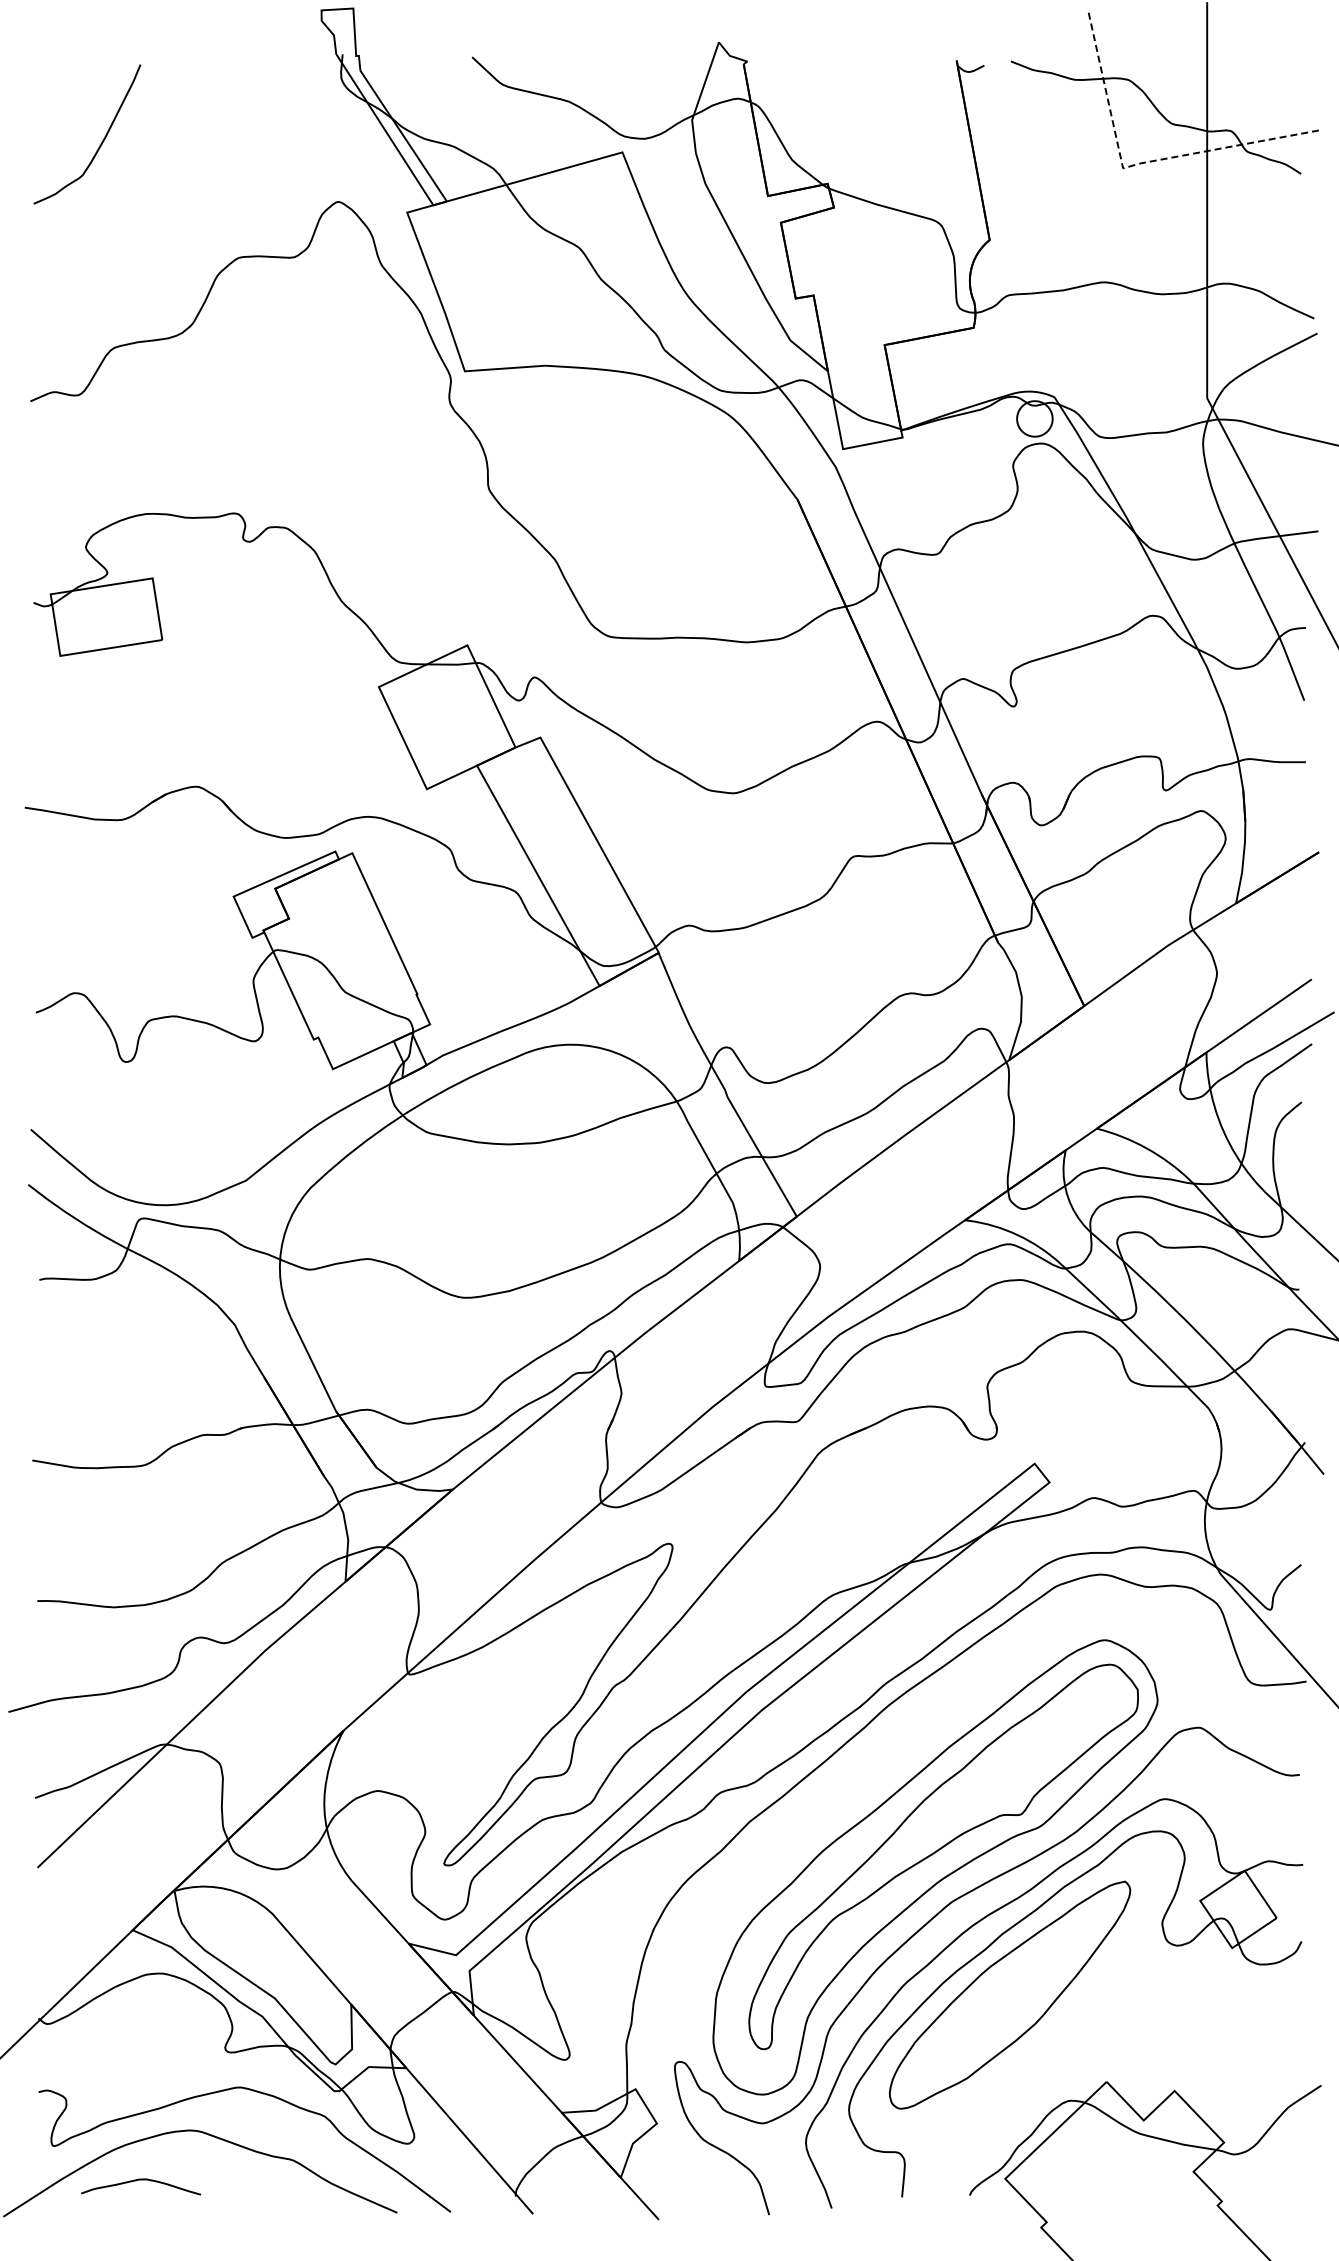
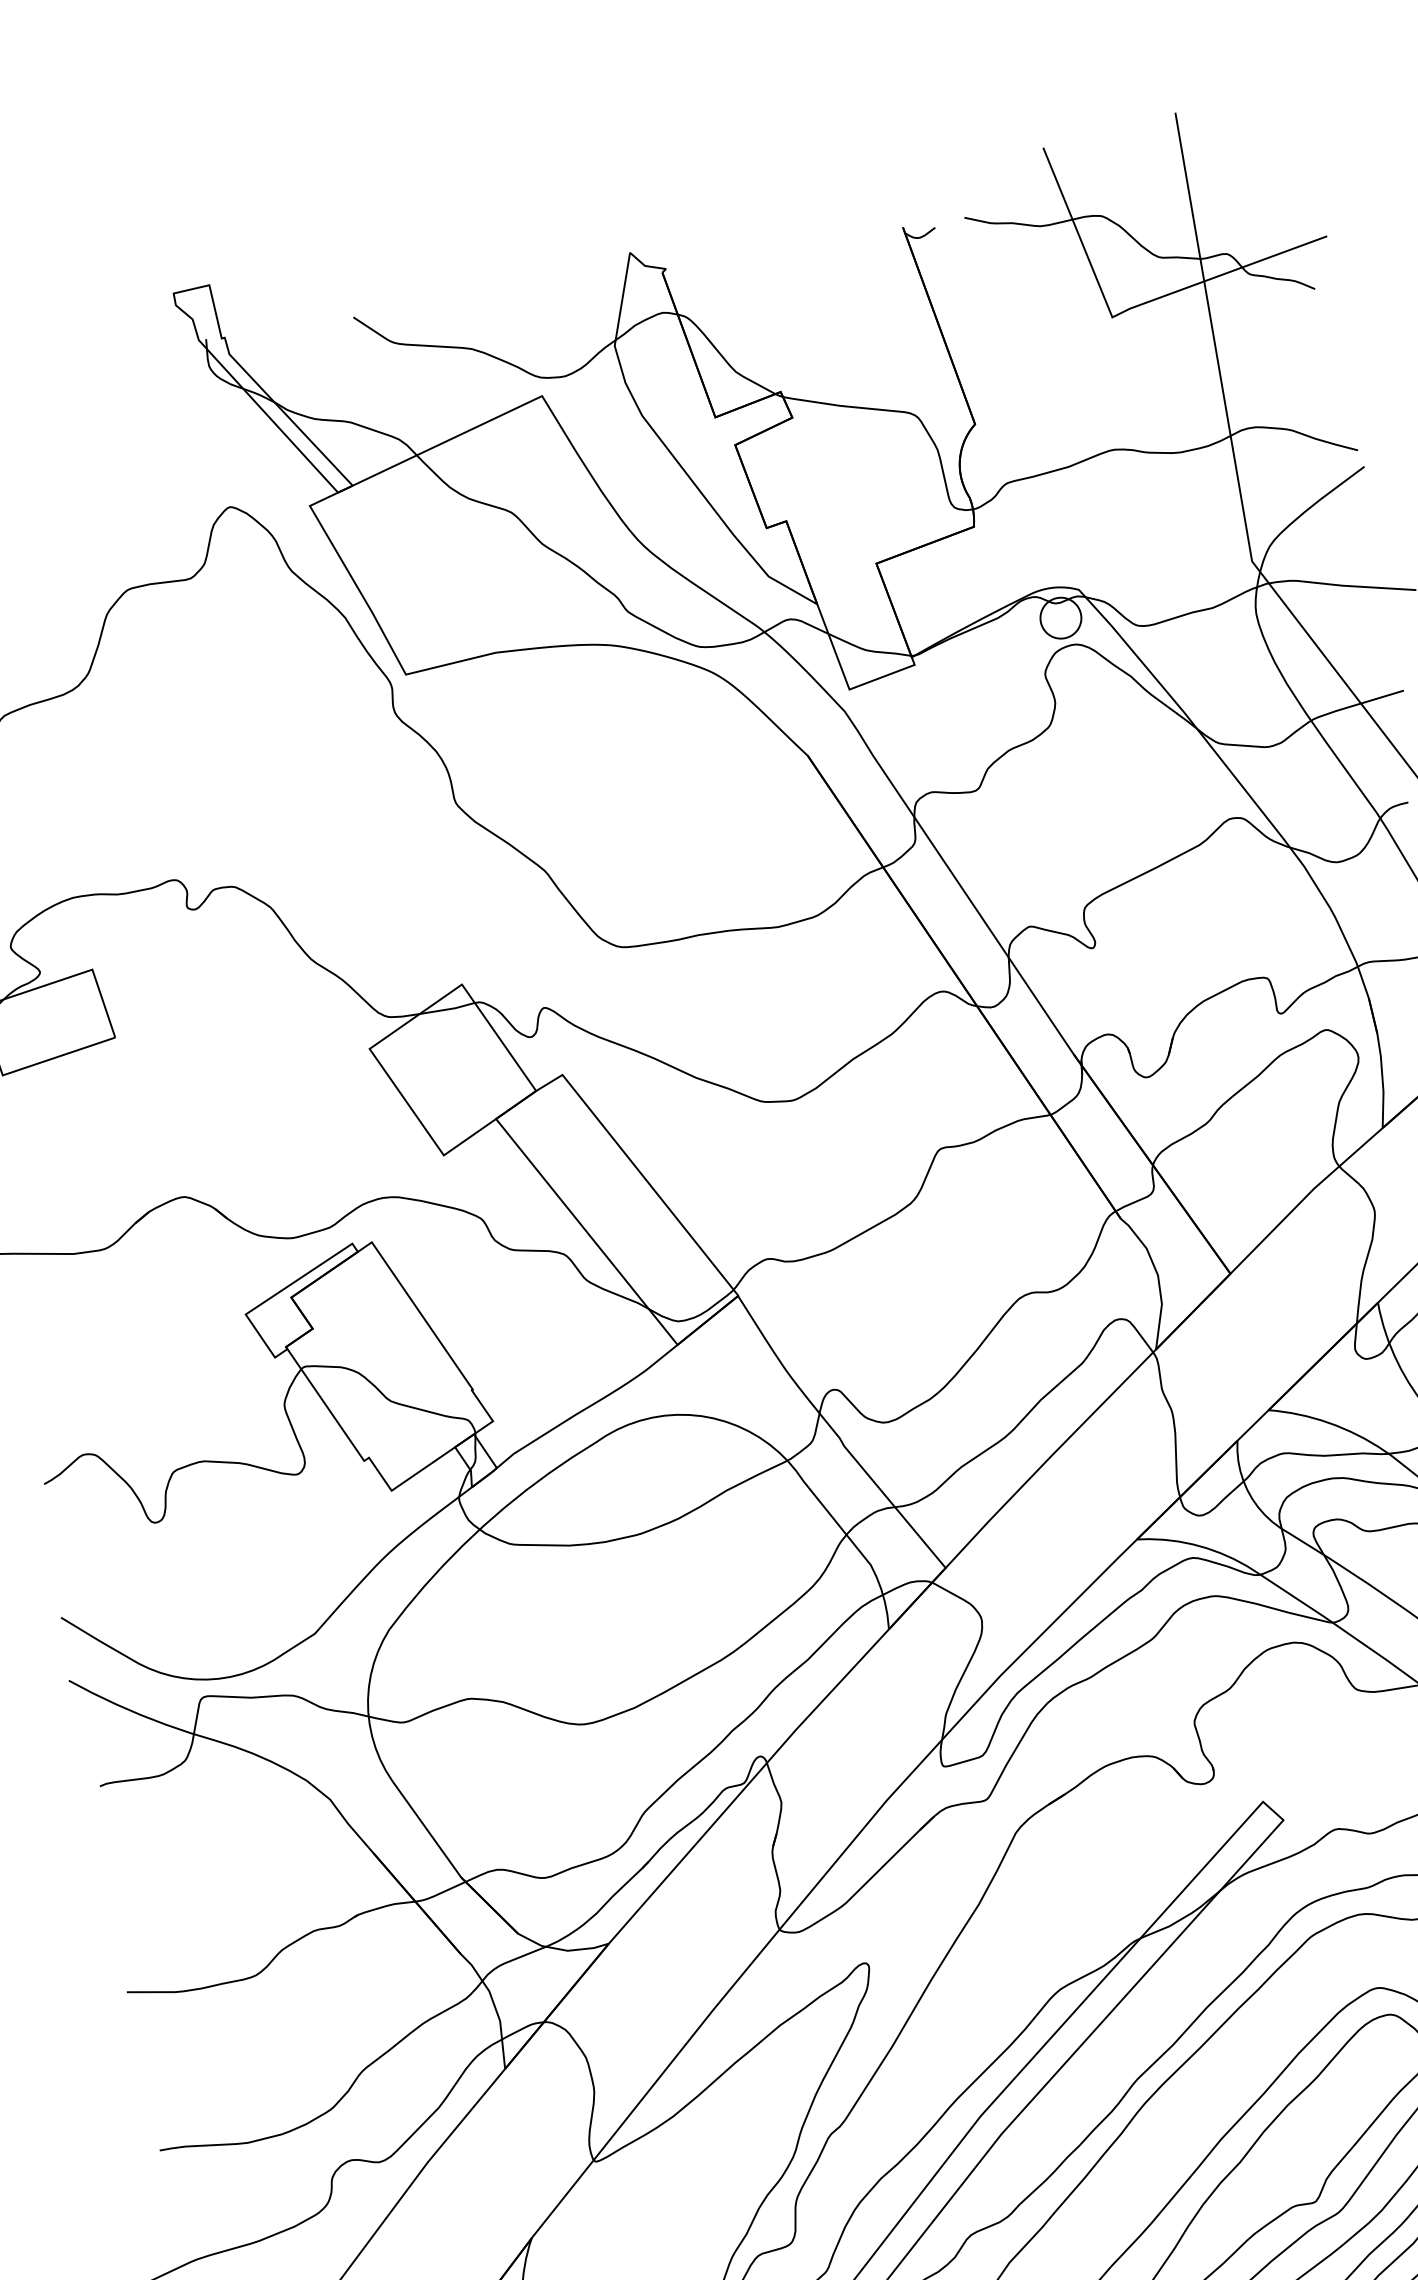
line: (1141, 163) -> (1132, 308), dashed -> solid

